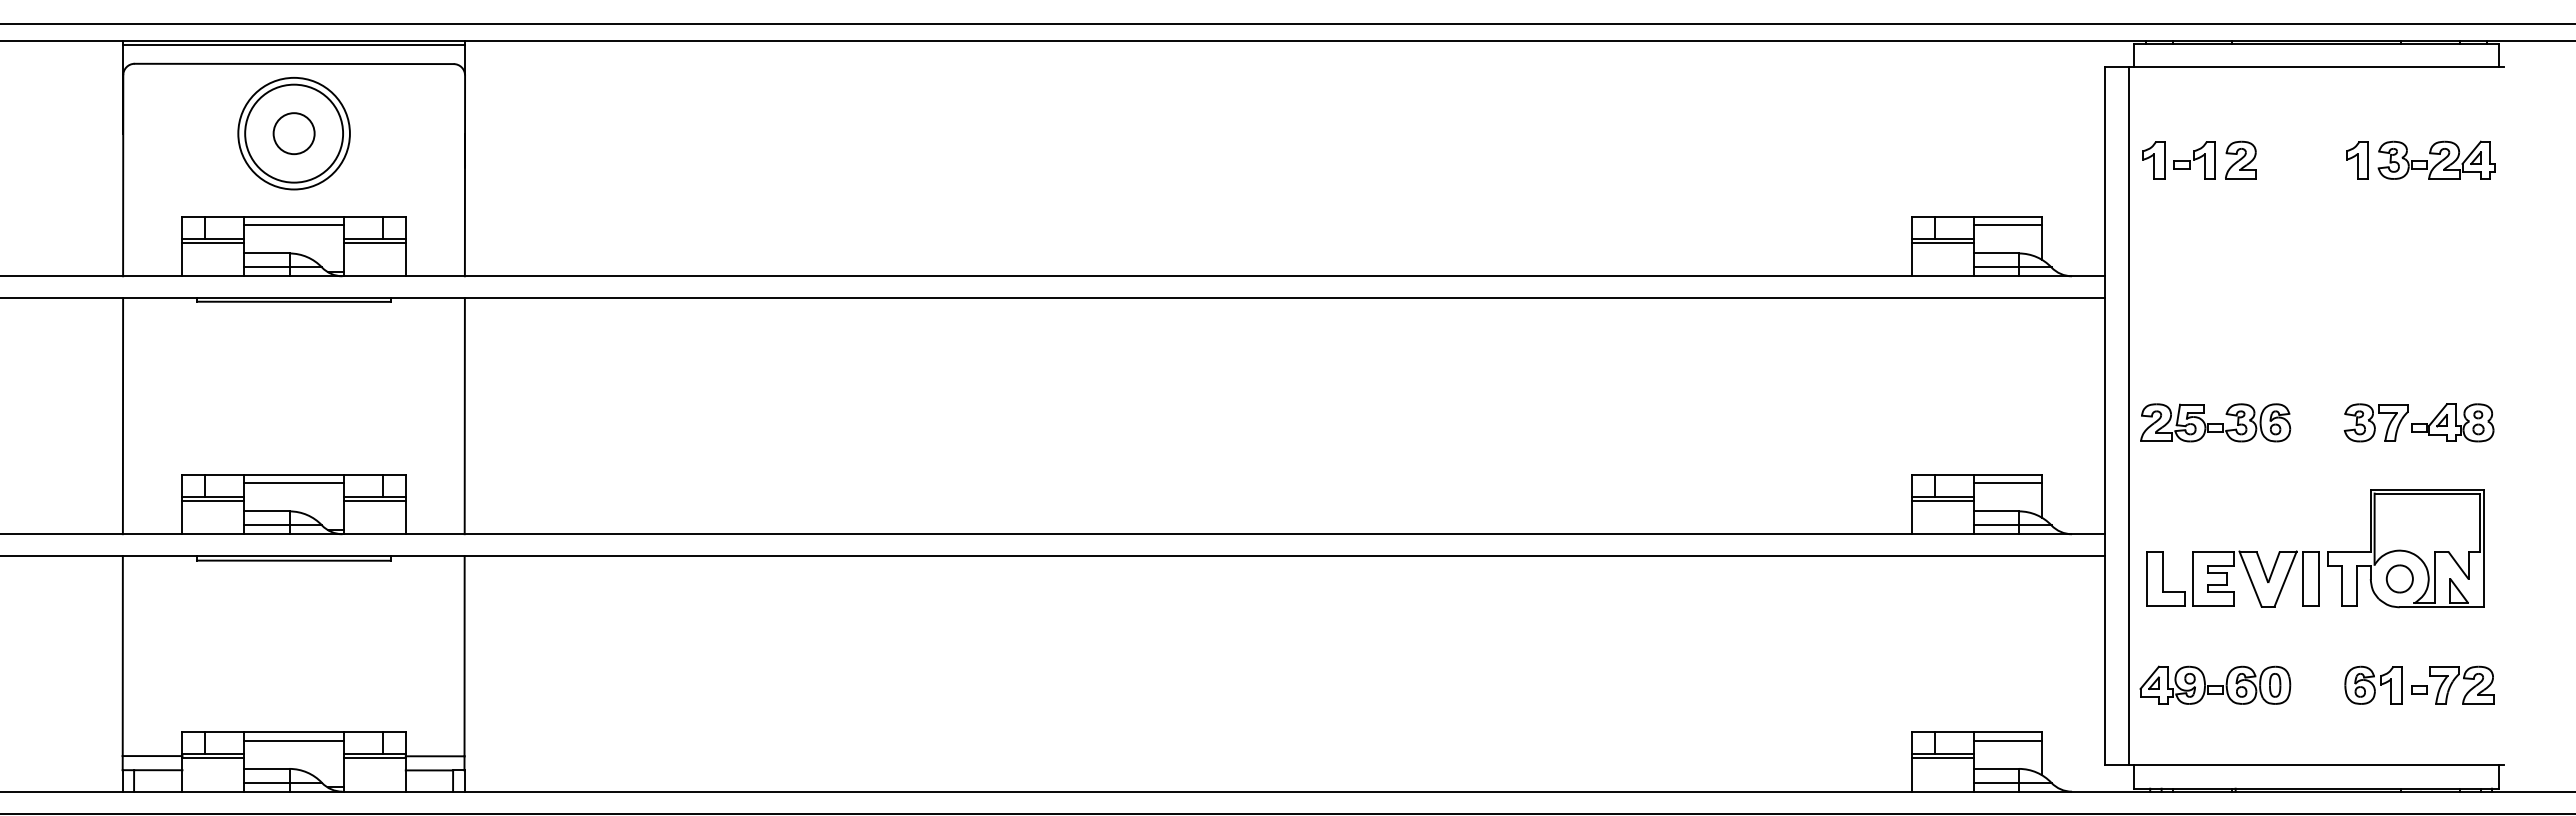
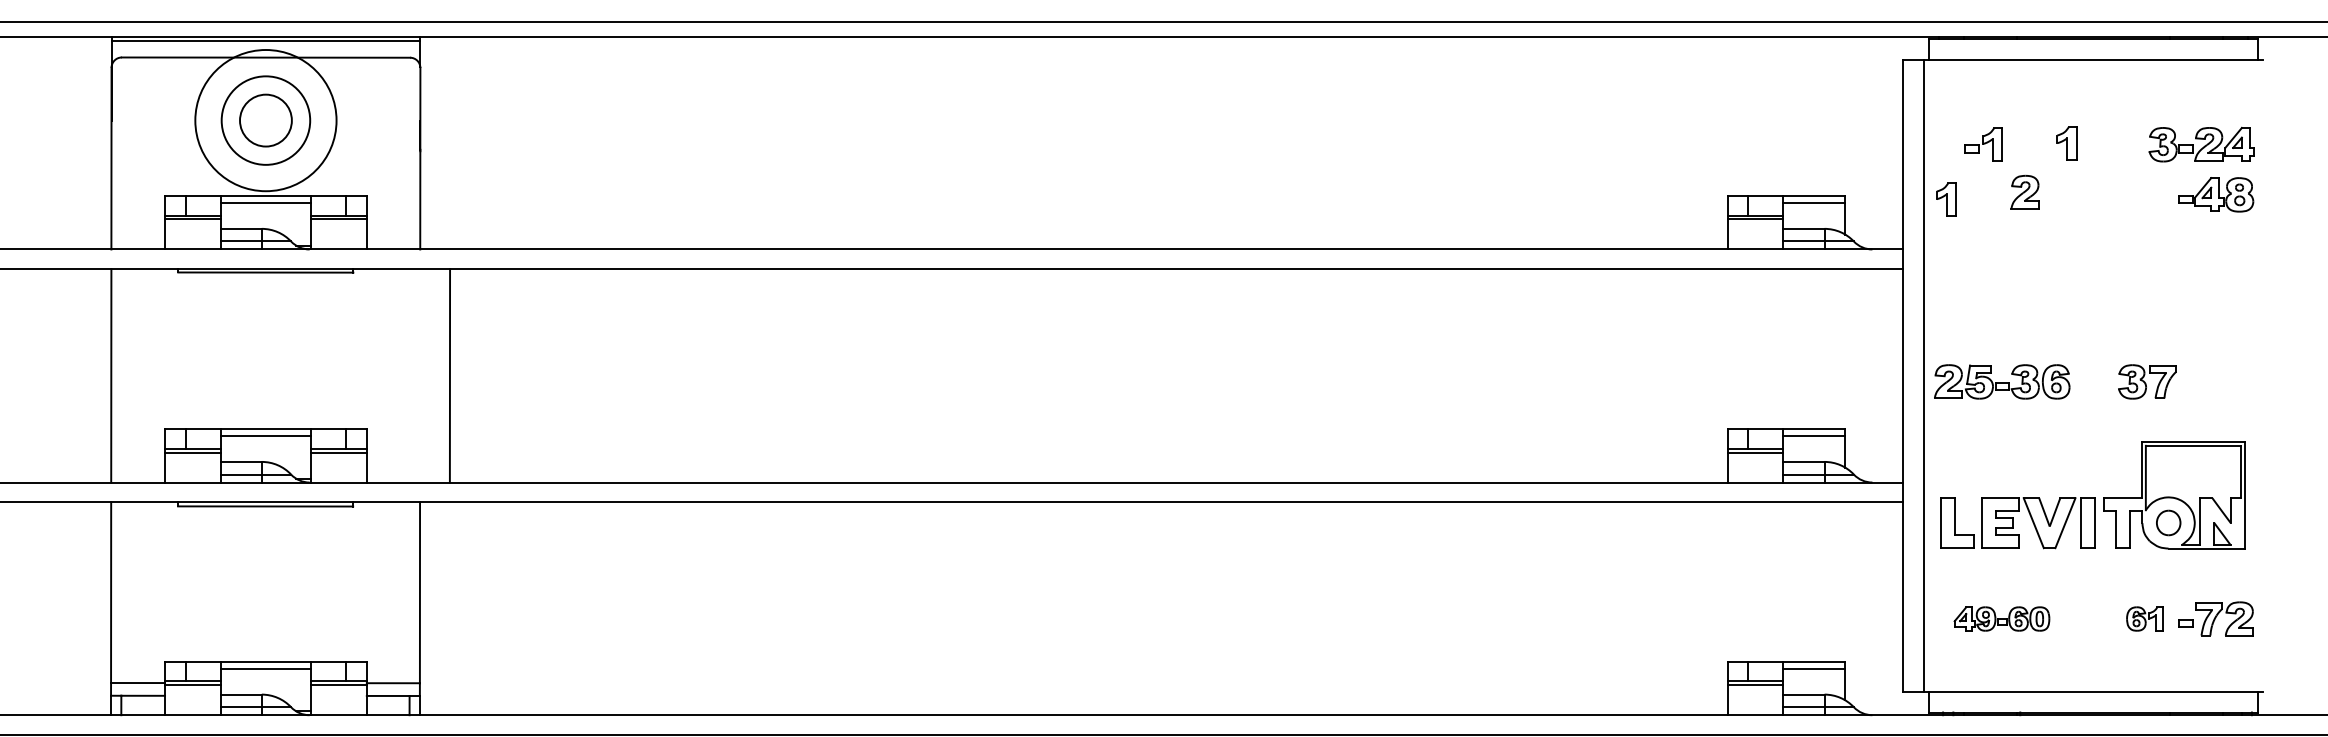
circle: (293, 133) -> (265, 120), size x1.4
circle: (293, 133) -> (265, 120), size x1.4
part: (2240, 159) -> (2024, 191), moved
part: (2153, 160) -> (1946, 199), moved
part: (2357, 160) -> (2067, 143), moved
line: (464, 416) -> (449, 376), moved
part: (2452, 422) -> (2216, 194), moved
part: (2215, 684) -> (2002, 618), size x0.7
part: (2373, 684) -> (2144, 618), size x0.7

